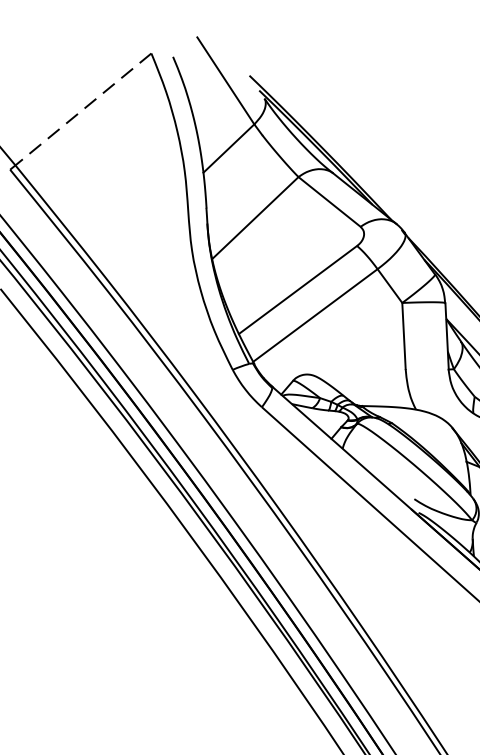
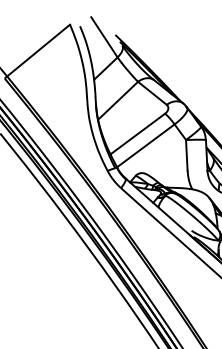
line: (83, 109) -> (38, 50), dashed -> solid

